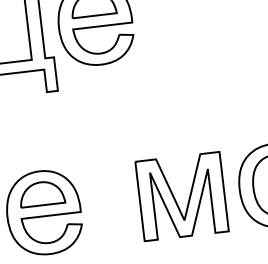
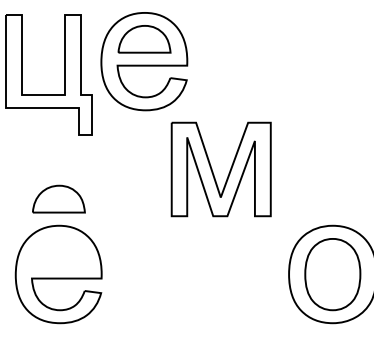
part: (41, 193) -> (58, 198), moved
part: (175, 199) -> (213, 171), moved

